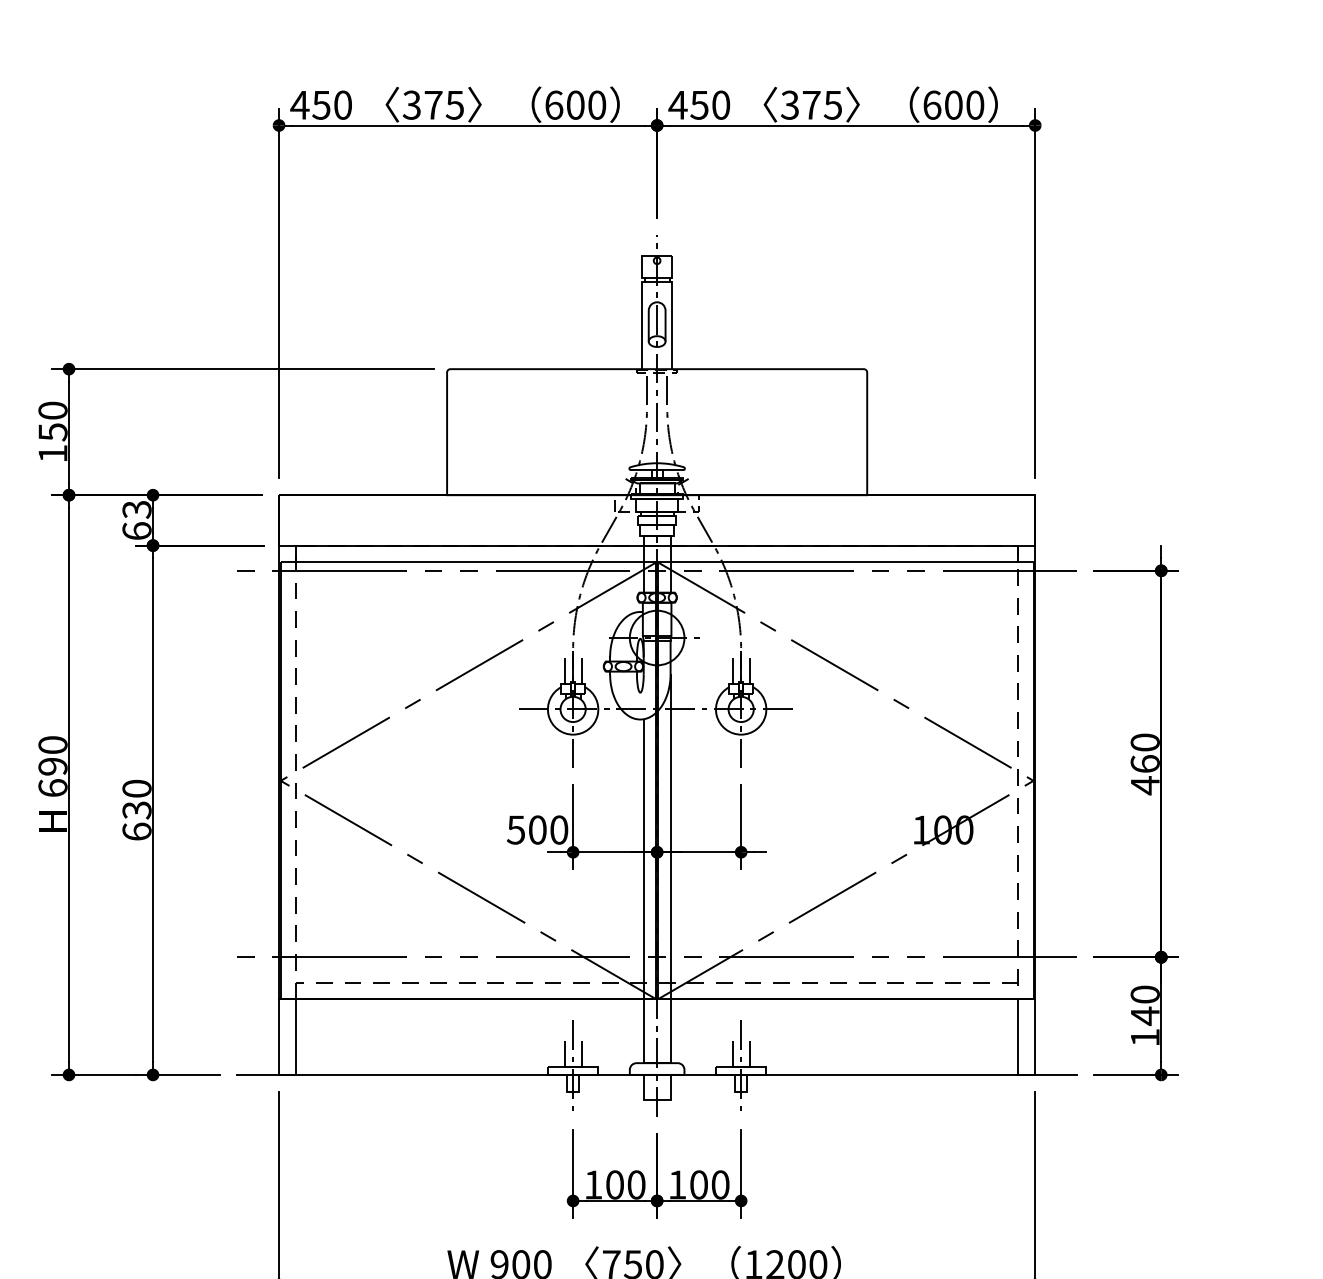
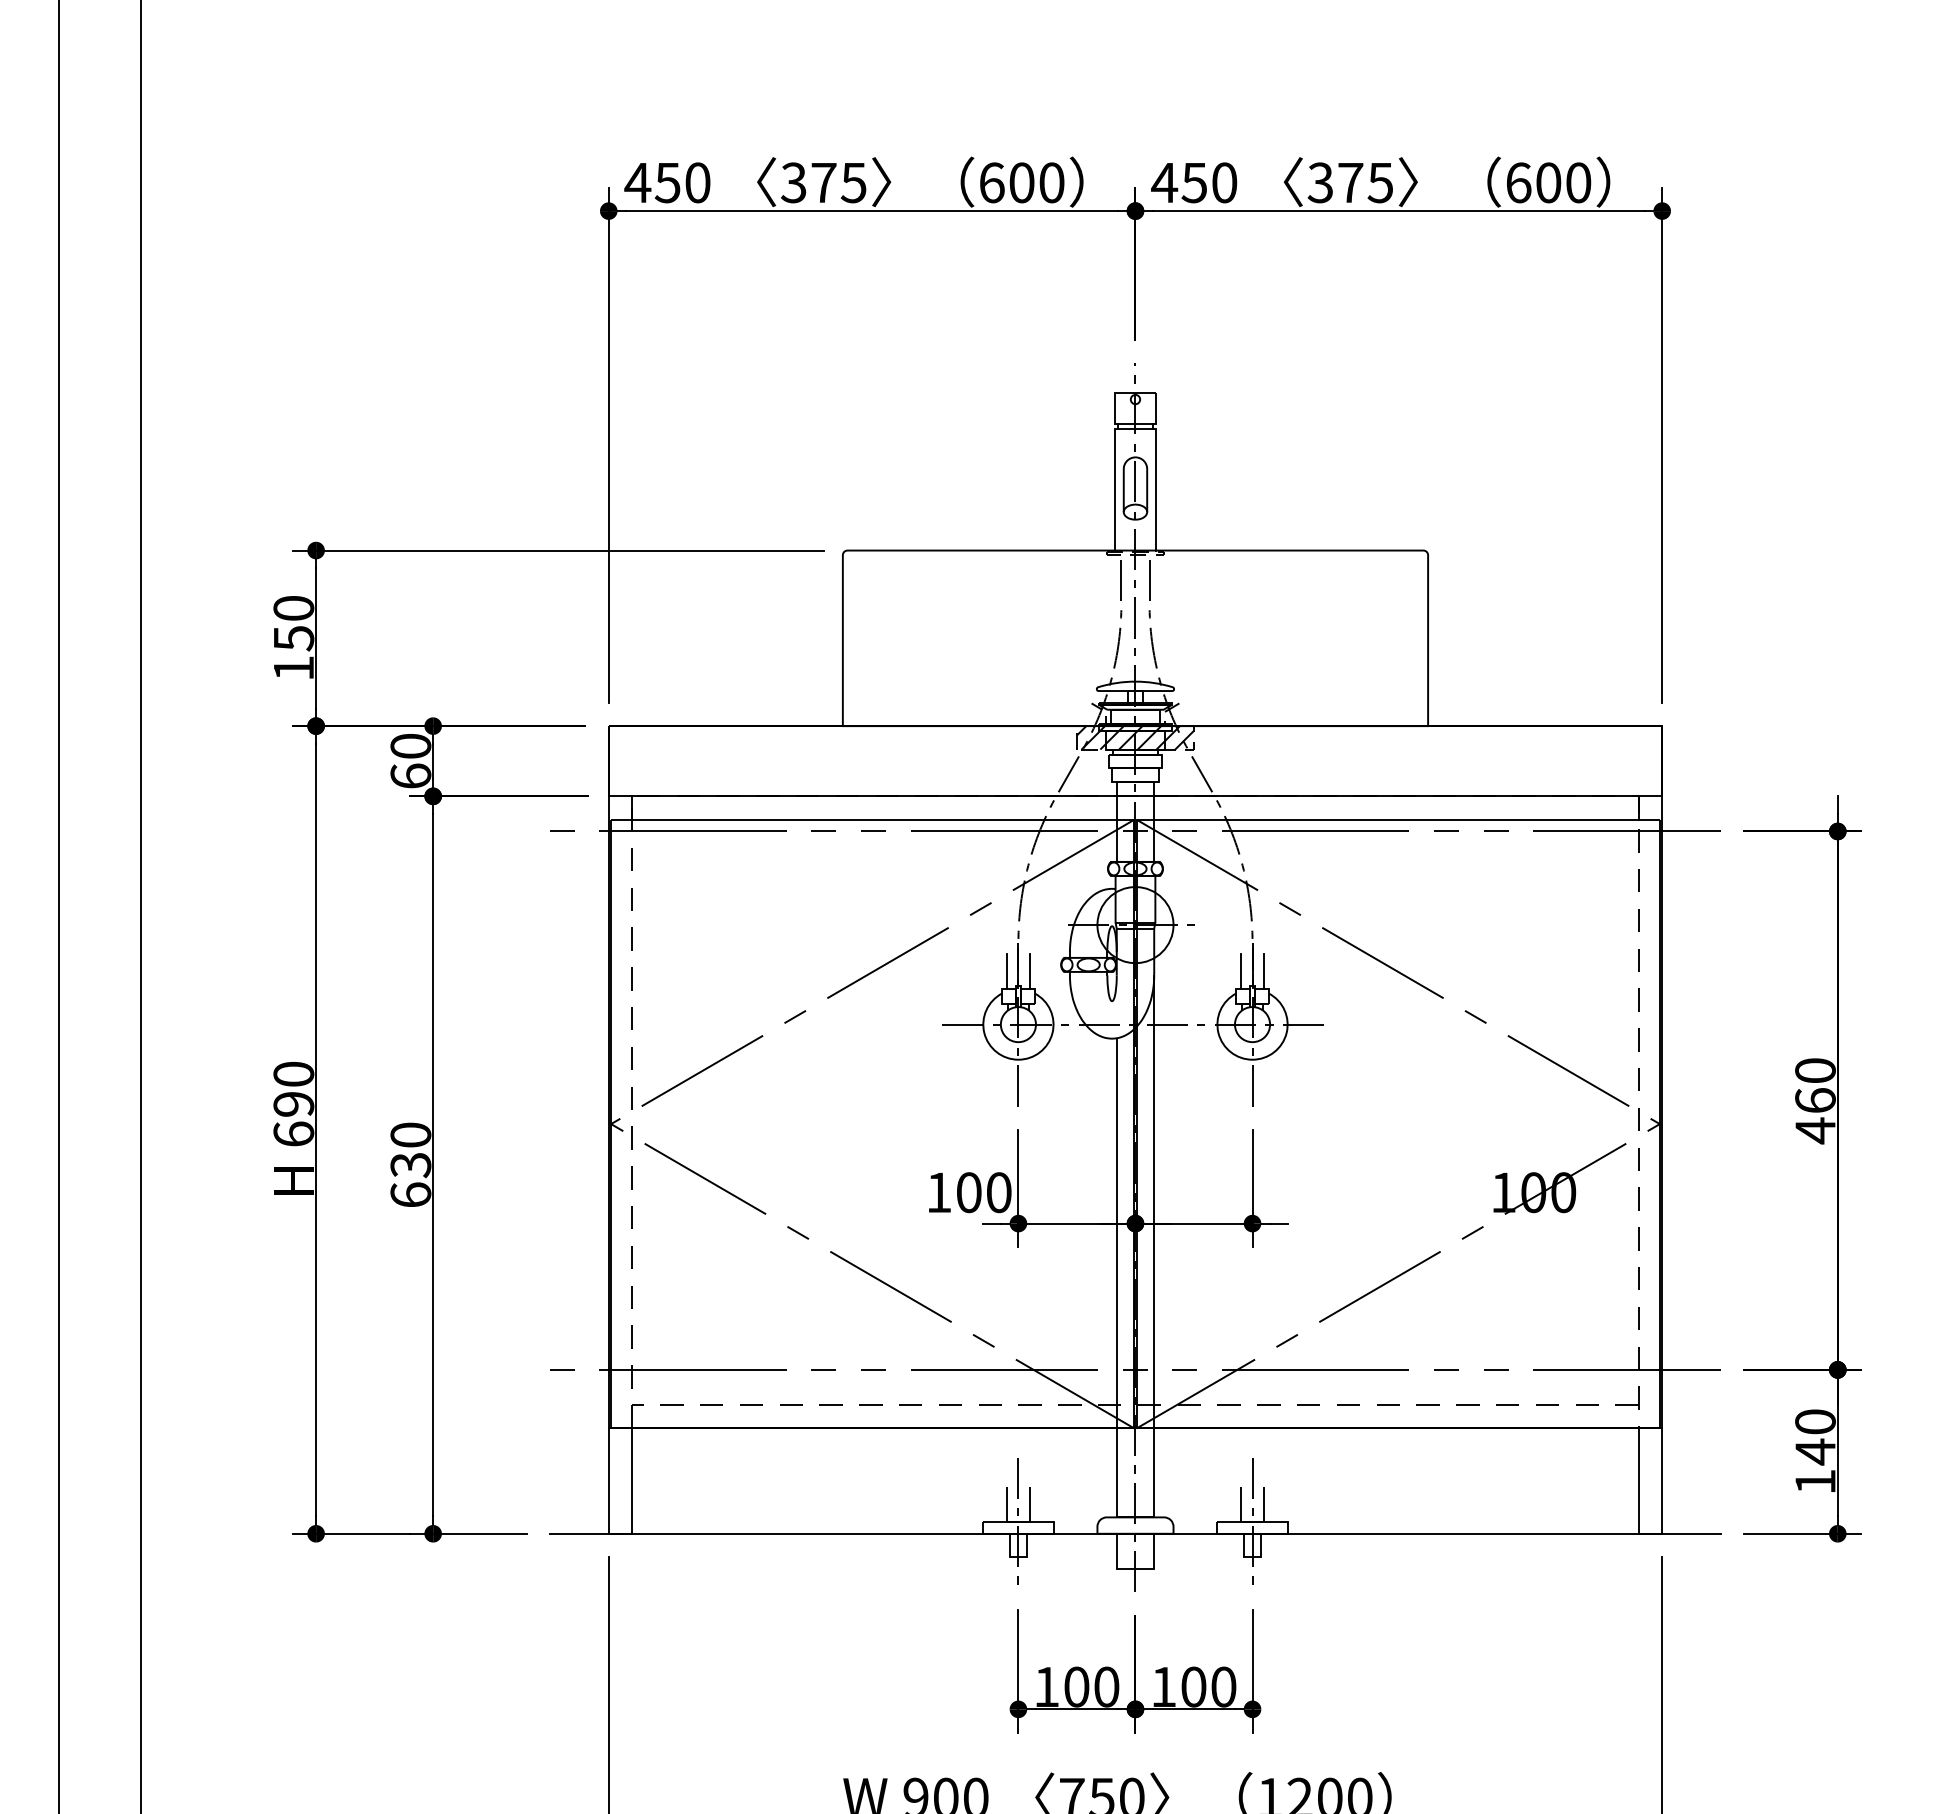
hatch: (657, 503) -> (1135, 737), added
text: (136, 509) -> (410, 746), 63 -> 60
text: (515, 829) -> (938, 1192), 500 -> 100

